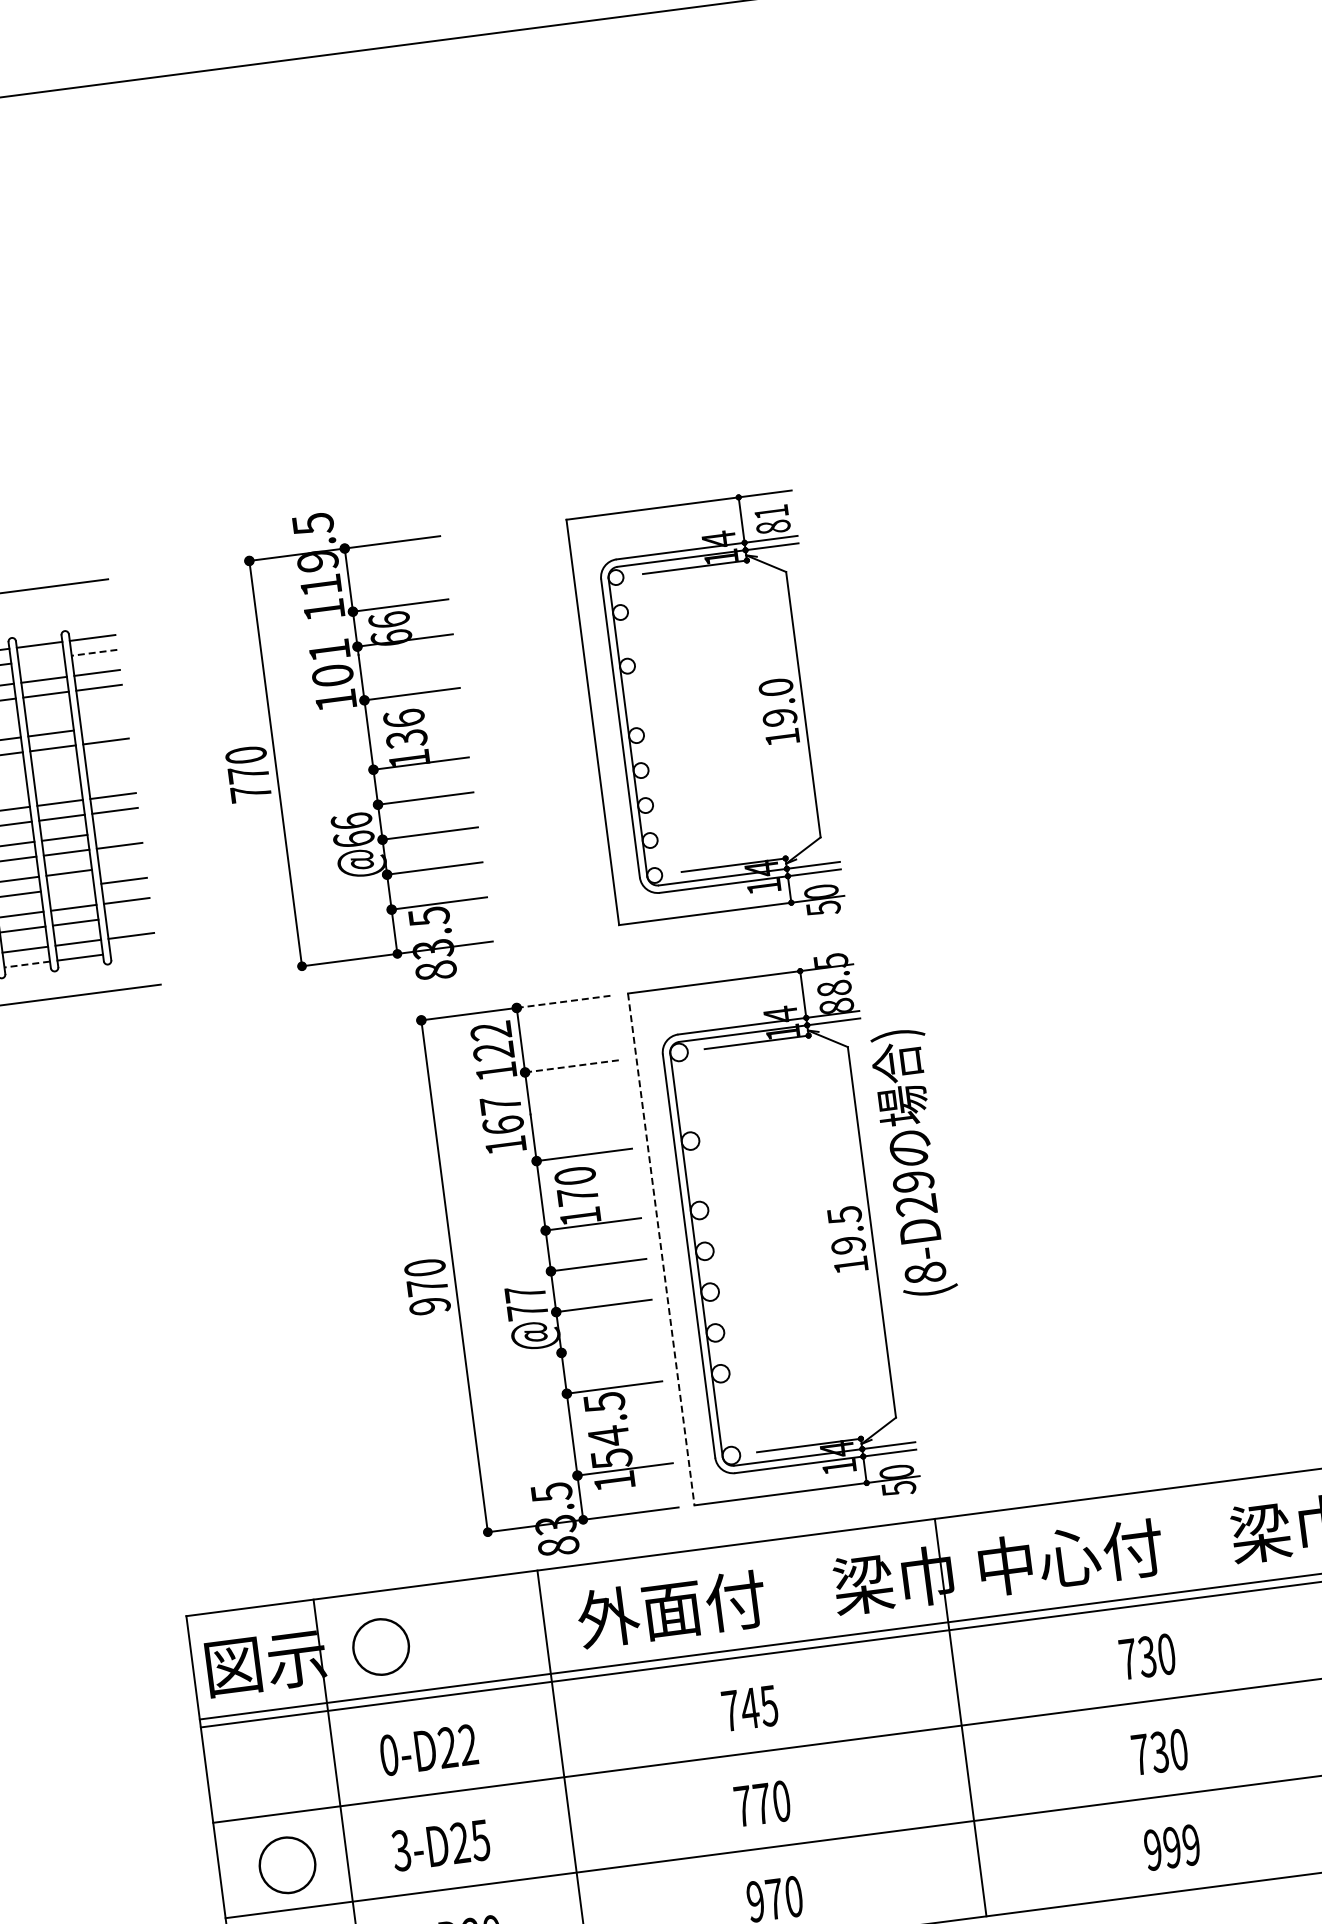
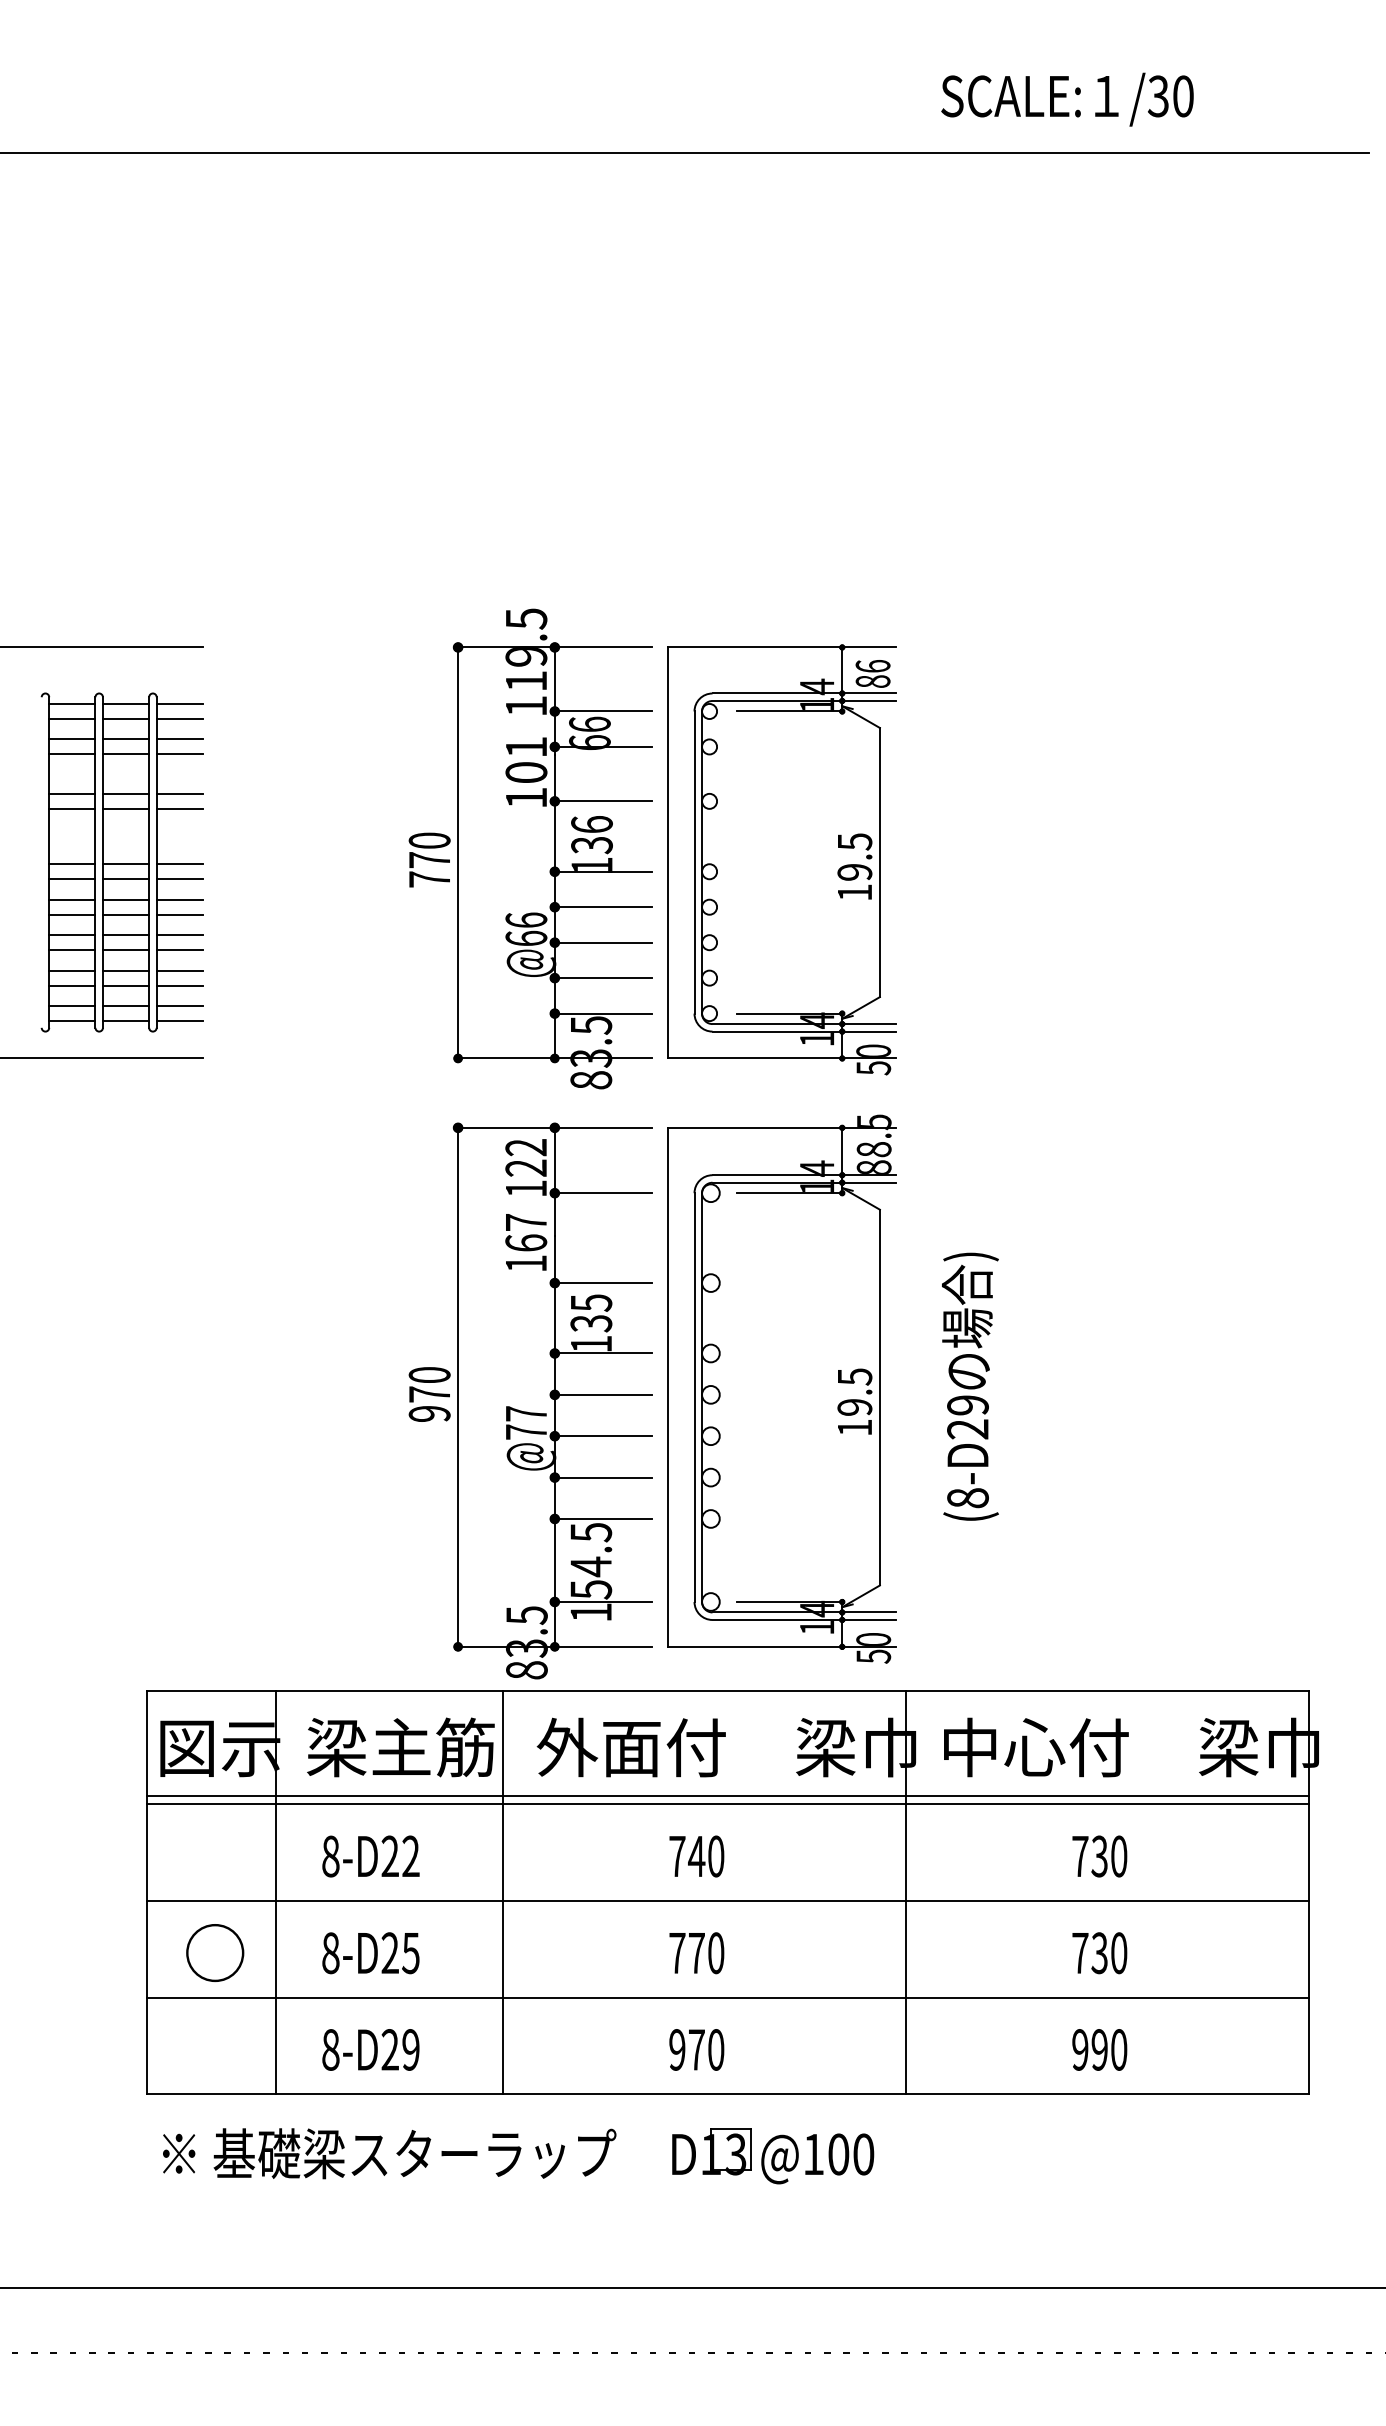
text: (770, 512) -> (872, 666), 81 -> 86
line: (94, 653) -> (179, 719), dashed -> solid
line: (41, 660) -> (125, 719), added
text: (775, 687) -> (854, 841), 19.0 -> 19.5
line: (103, 726) -> (179, 793), added
part: (346, 749) -> (530, 848), moved
line: (117, 830) -> (179, 899), added
line: (121, 866) -> (179, 935), added
line: (70, 888) -> (125, 950), added
line: (128, 915) -> (179, 985), added
line: (132, 951) -> (179, 1021), added
line: (26, 965) -> (71, 1021), dashed -> solid
line: (564, 1001) -> (603, 1127), dashed -> solid
line: (573, 1066) -> (603, 1193), dashed -> solid
text: (913, 1162) -> (970, 1386), moved
text: (576, 1186) -> (591, 1313), 170 -> 135
line: (661, 1249) -> (667, 1387), dashed -> solid
line: (608, 1346) -> (602, 1477), added
text: (443, 1638) -> (400, 1747), ○ -> 梁主筋
text: (768, 1706) -> (715, 1856), 745 -> 740
text: (388, 1755) -> (330, 1856), 0-D22 -> 8-D22
text: (1191, 1844) -> (1119, 2049), 999 -> 990
text: (401, 1850) -> (330, 1953), 3-D25 -> 8-D25

